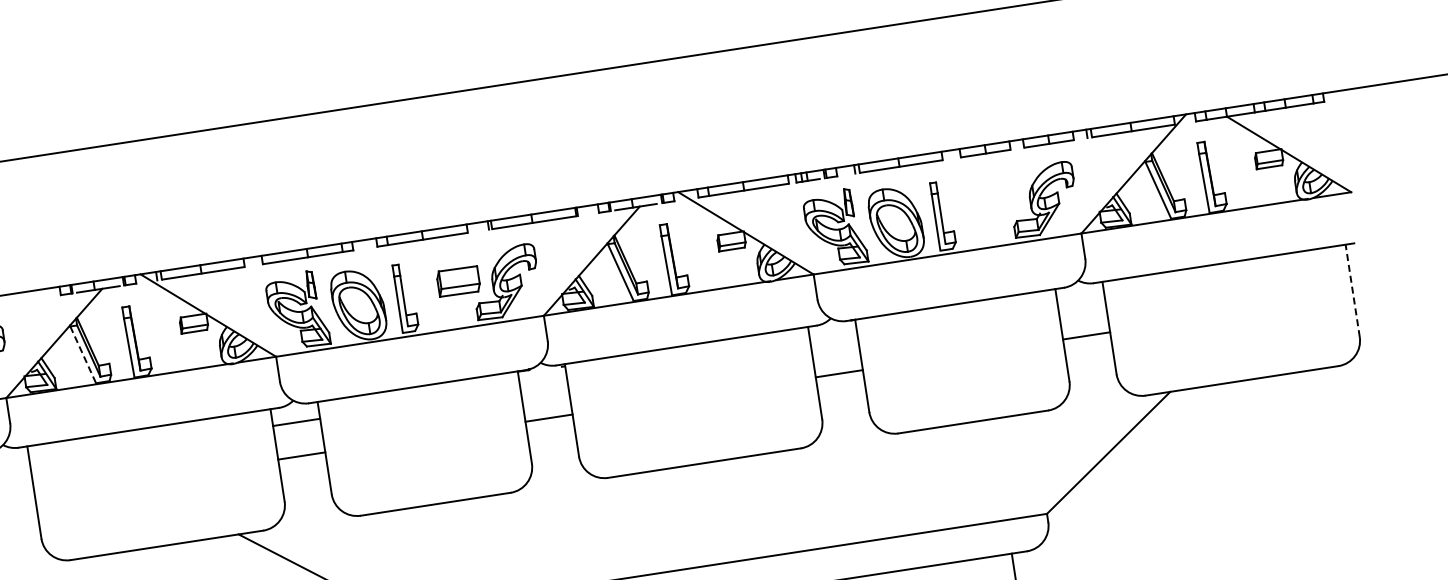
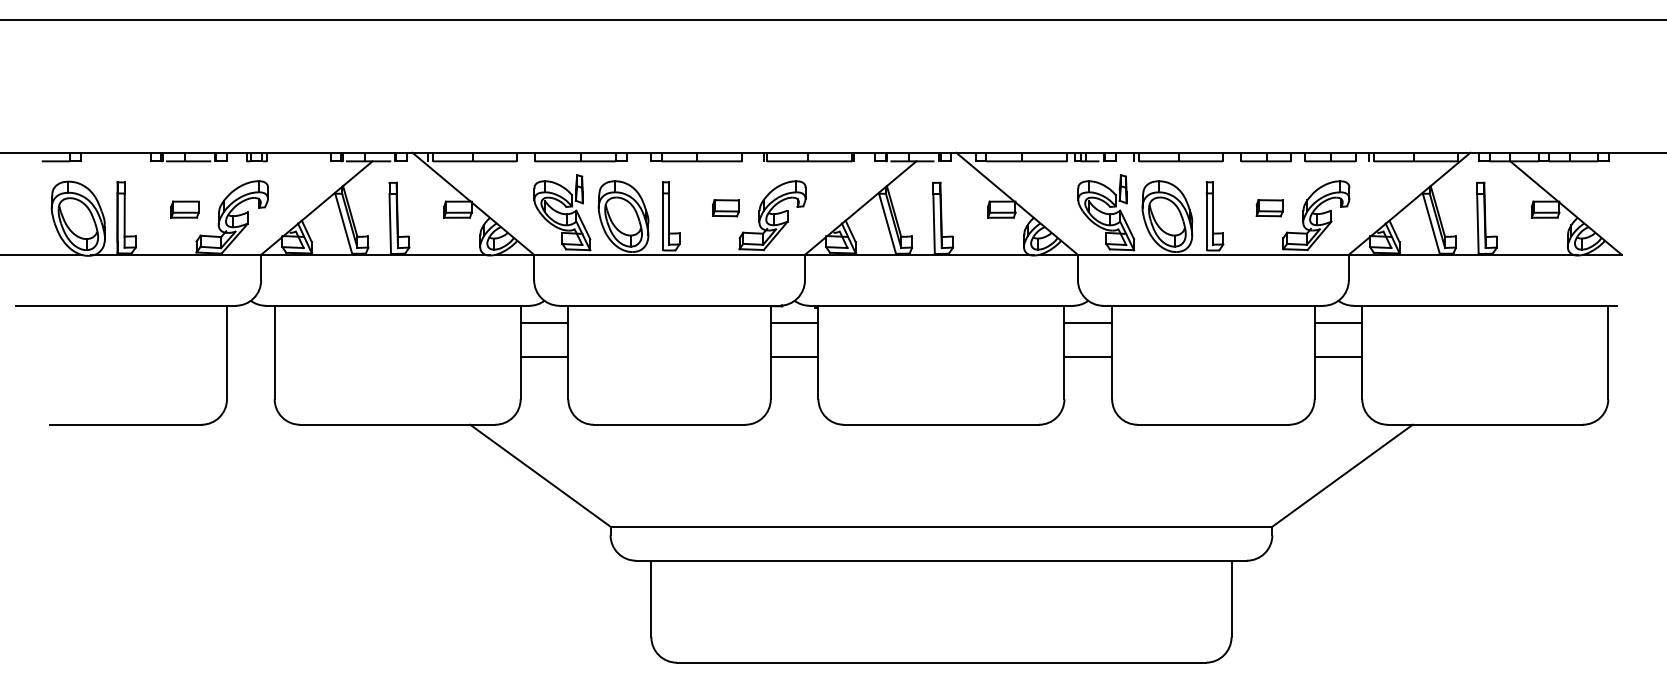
part: (996, 199) -> (1269, 208), added
part: (458, 282) -> (725, 208), size x0.62
line: (1352, 290) -> (1608, 352), dashed -> solid
line: (1081, 301) -> (1338, 322), added
line: (834, 339) -> (1088, 322), added
line: (83, 355) -> (343, 224), dashed -> solid
line: (543, 384) -> (794, 322), added

